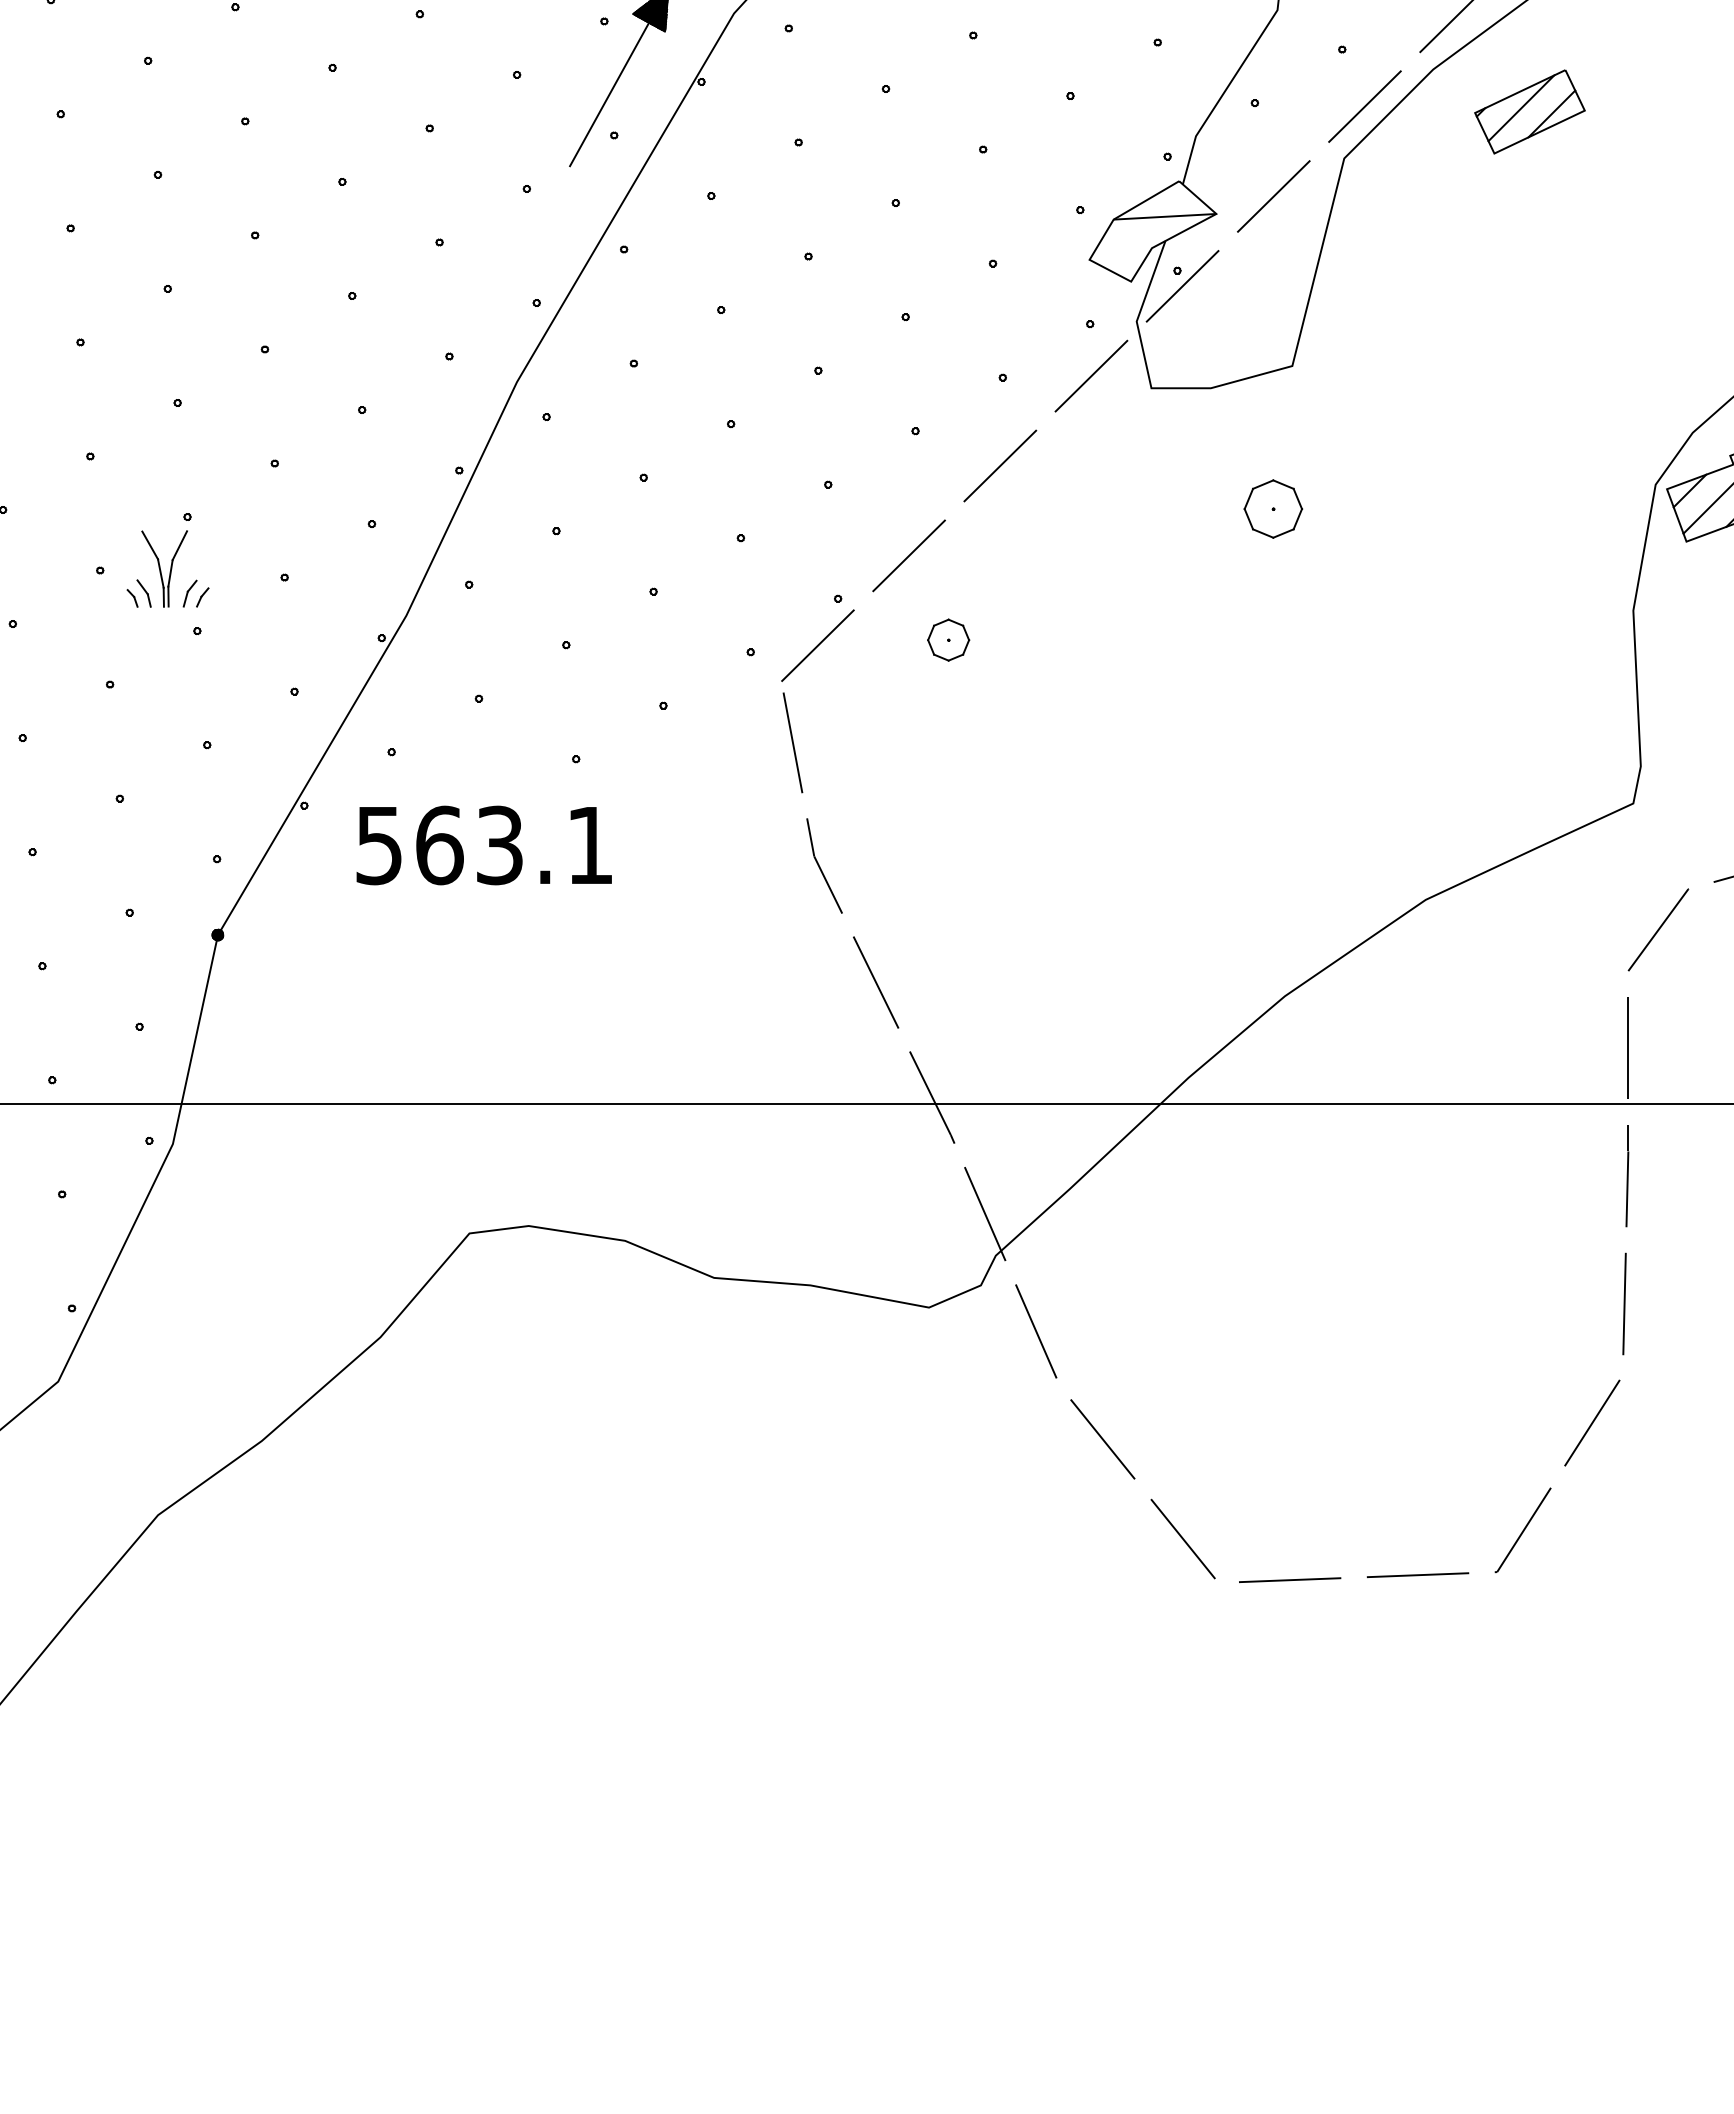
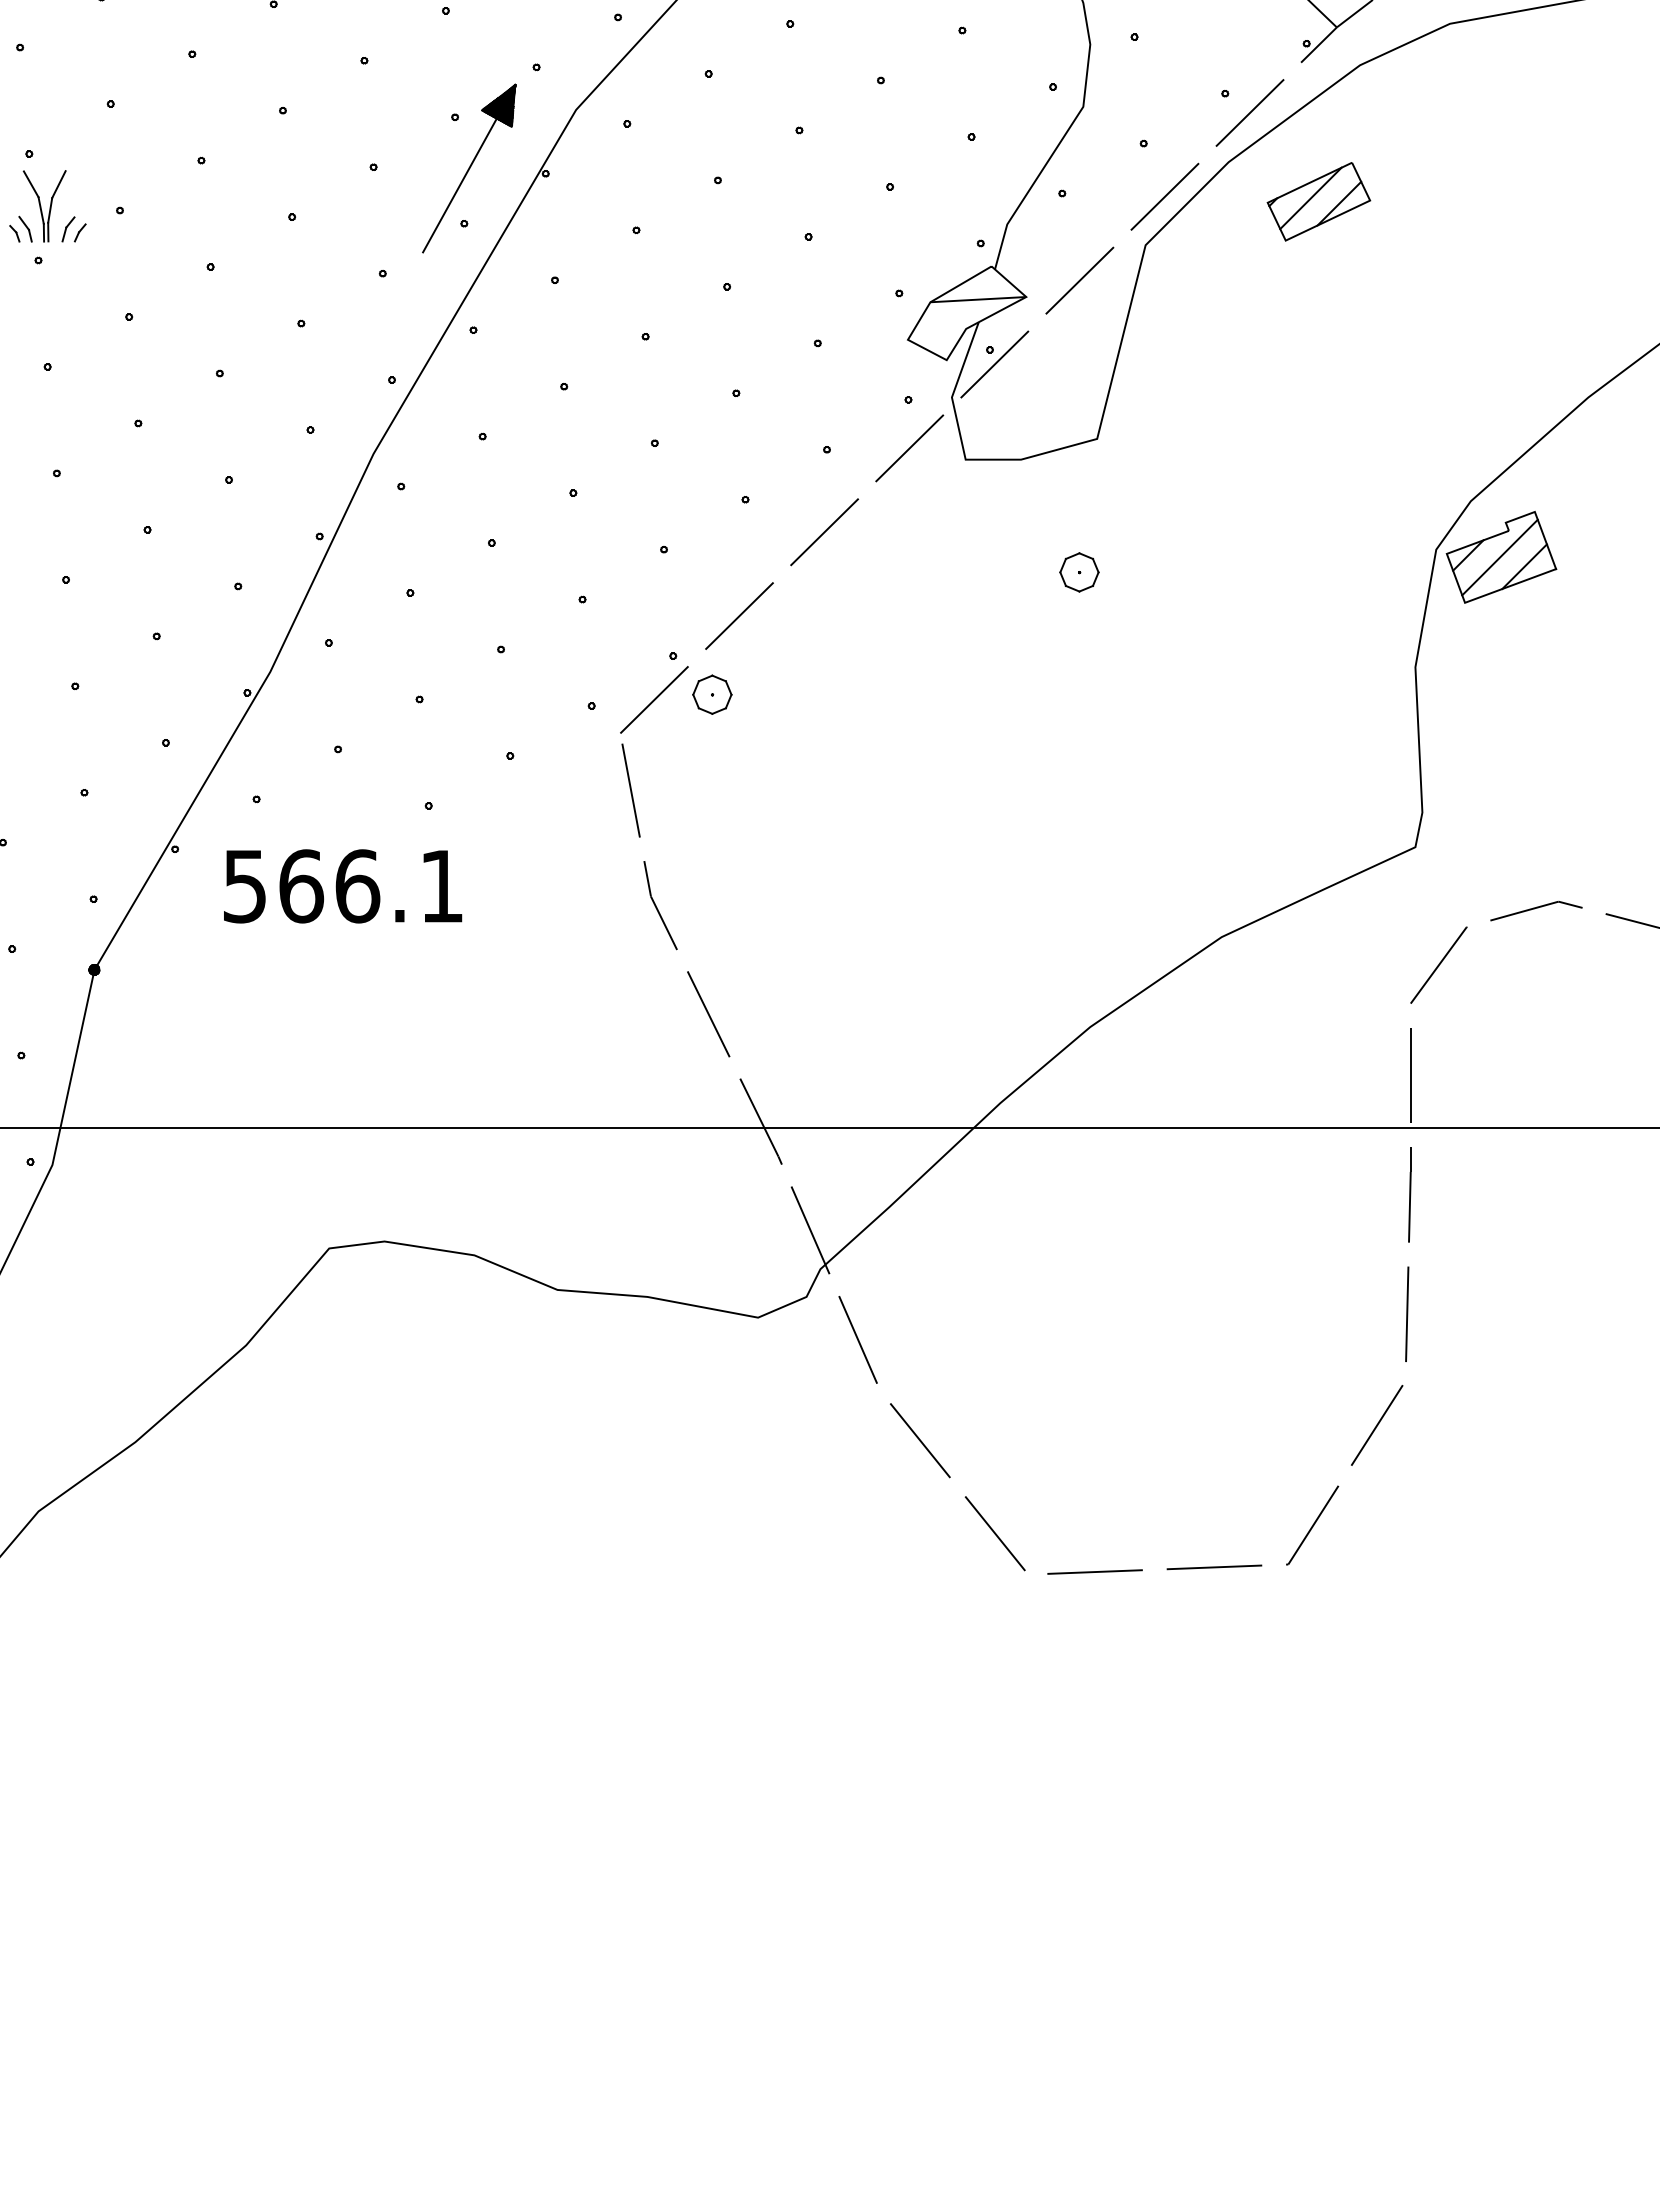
part: (1273, 509) -> (1079, 572), size x0.71
part: (167, 569) -> (47, 206), moved
part: (948, 639) -> (712, 694), moved
text: (499, 845) -> (357, 886), 563.1 -> 566.1

